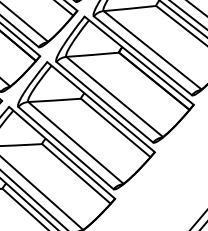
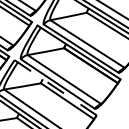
line: (101, 107) -> (55, 87), solid -> dashed

